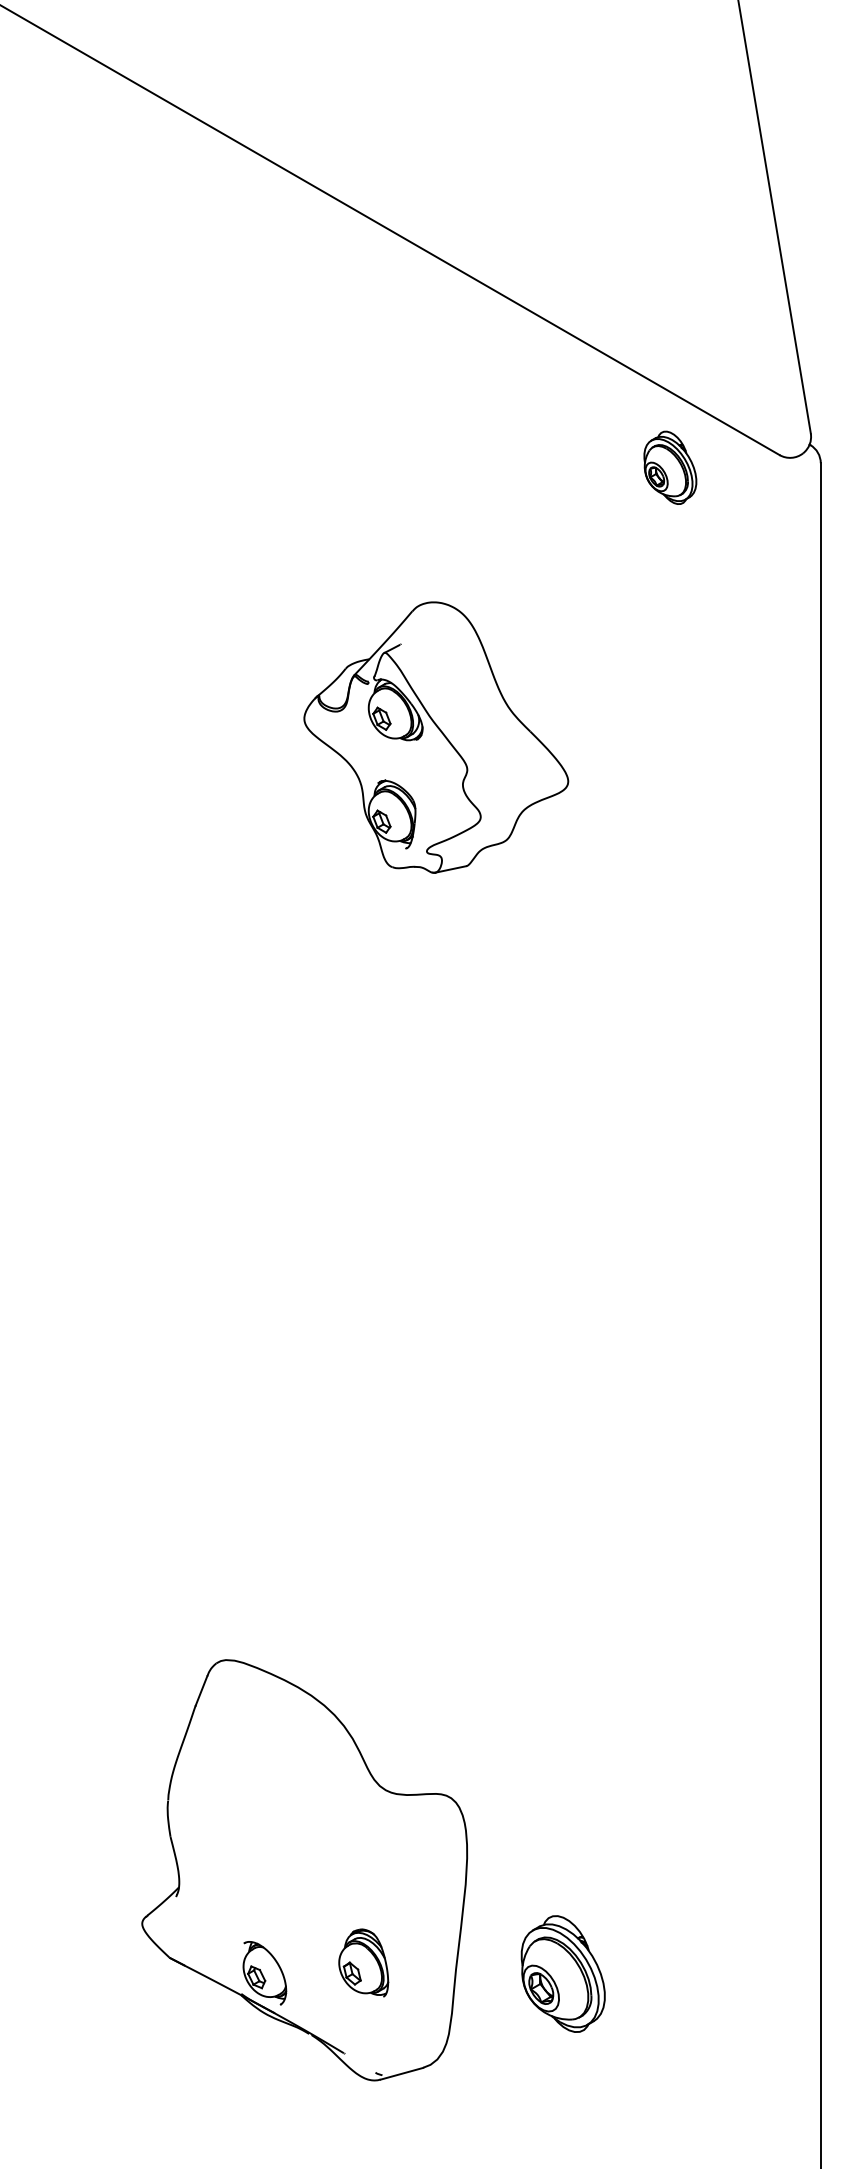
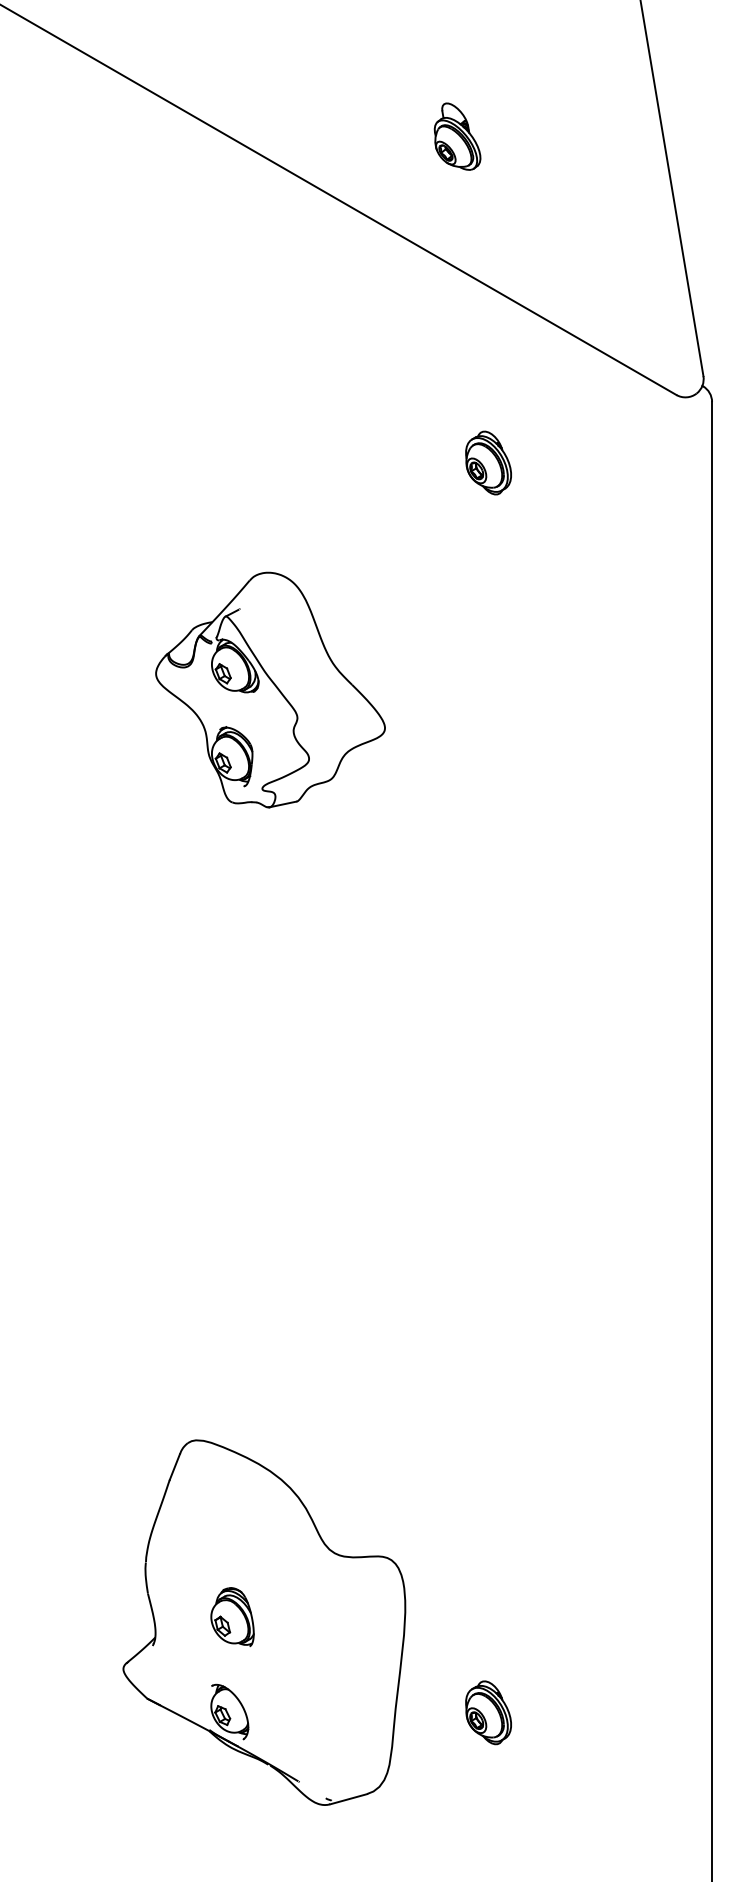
part: (527, 157) -> (457, 136), added
part: (670, 467) -> (488, 462), moved
part: (436, 736) -> (270, 689), moved
part: (363, 1963) -> (232, 1617), moved
part: (563, 1973) -> (488, 1712), size x0.62

